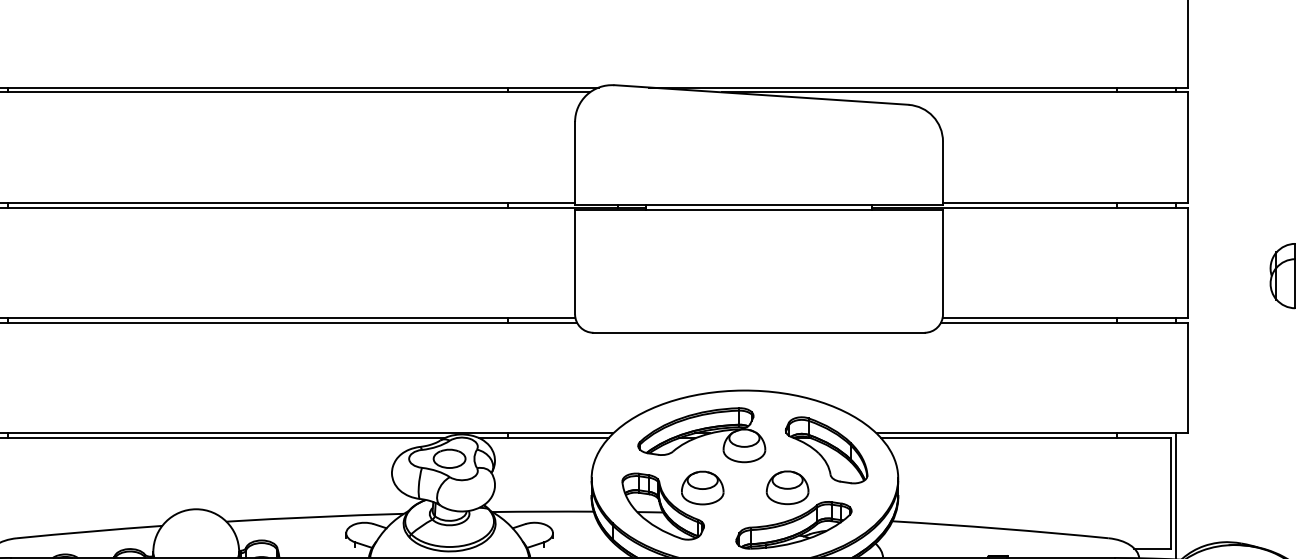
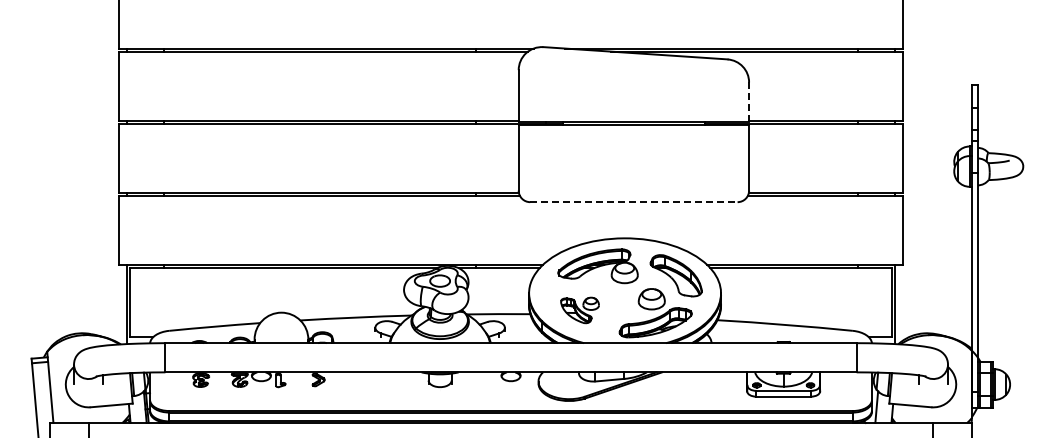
line: (943, 173) -> (749, 102), solid -> dashed
line: (758, 333) -> (633, 202), solid -> dashed
part: (672, 505) -> (579, 310), size x0.6

